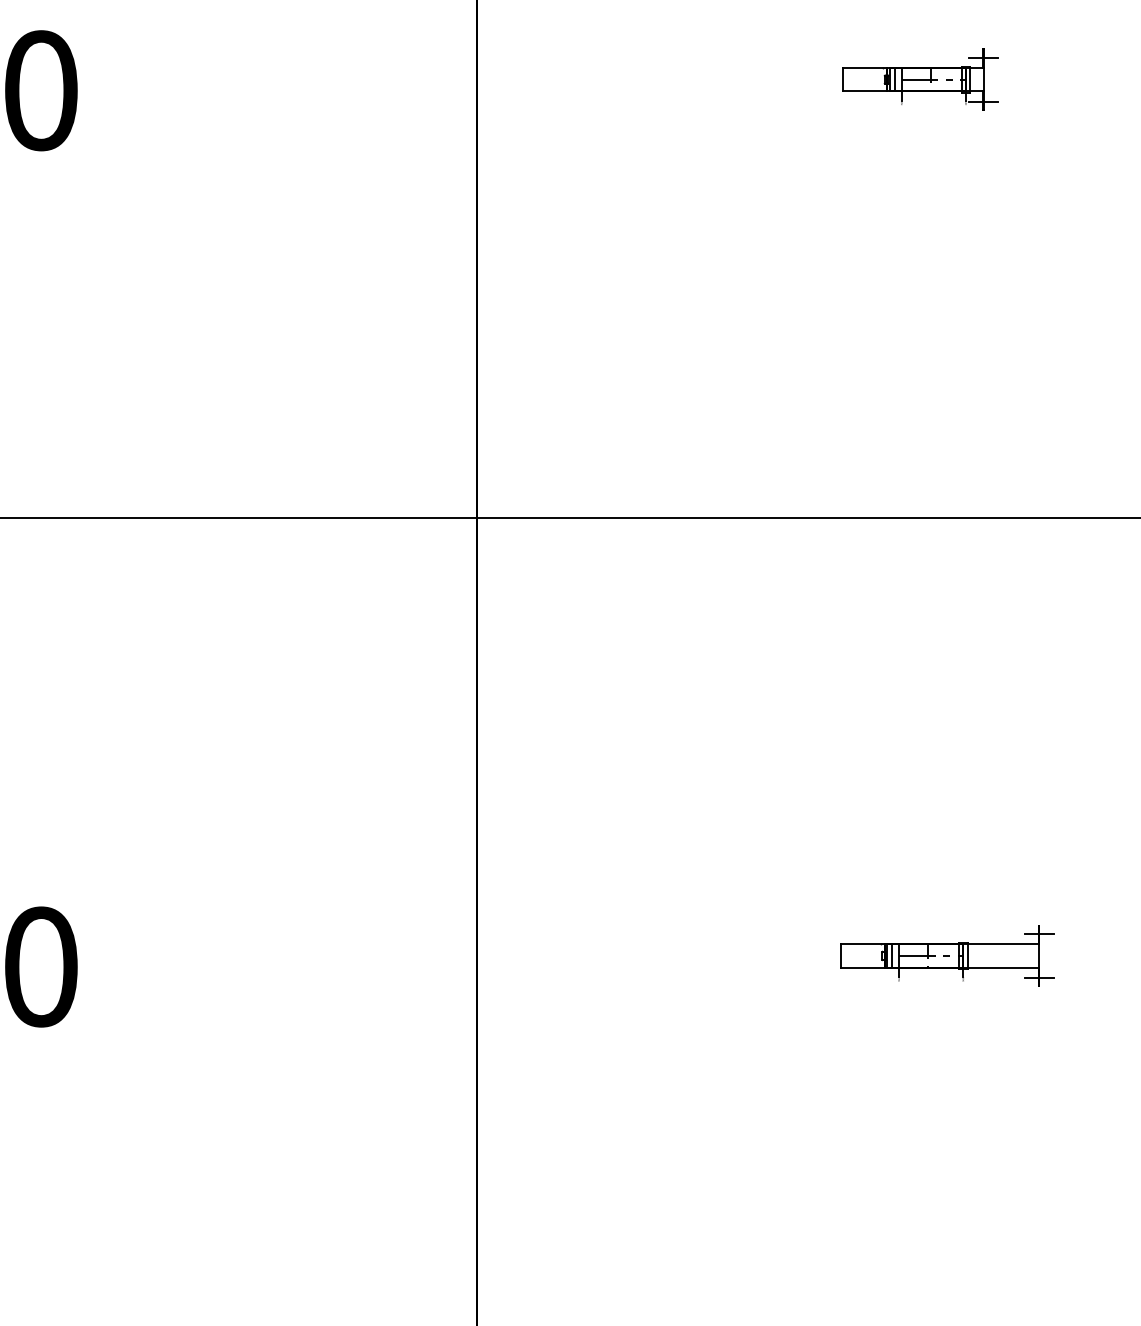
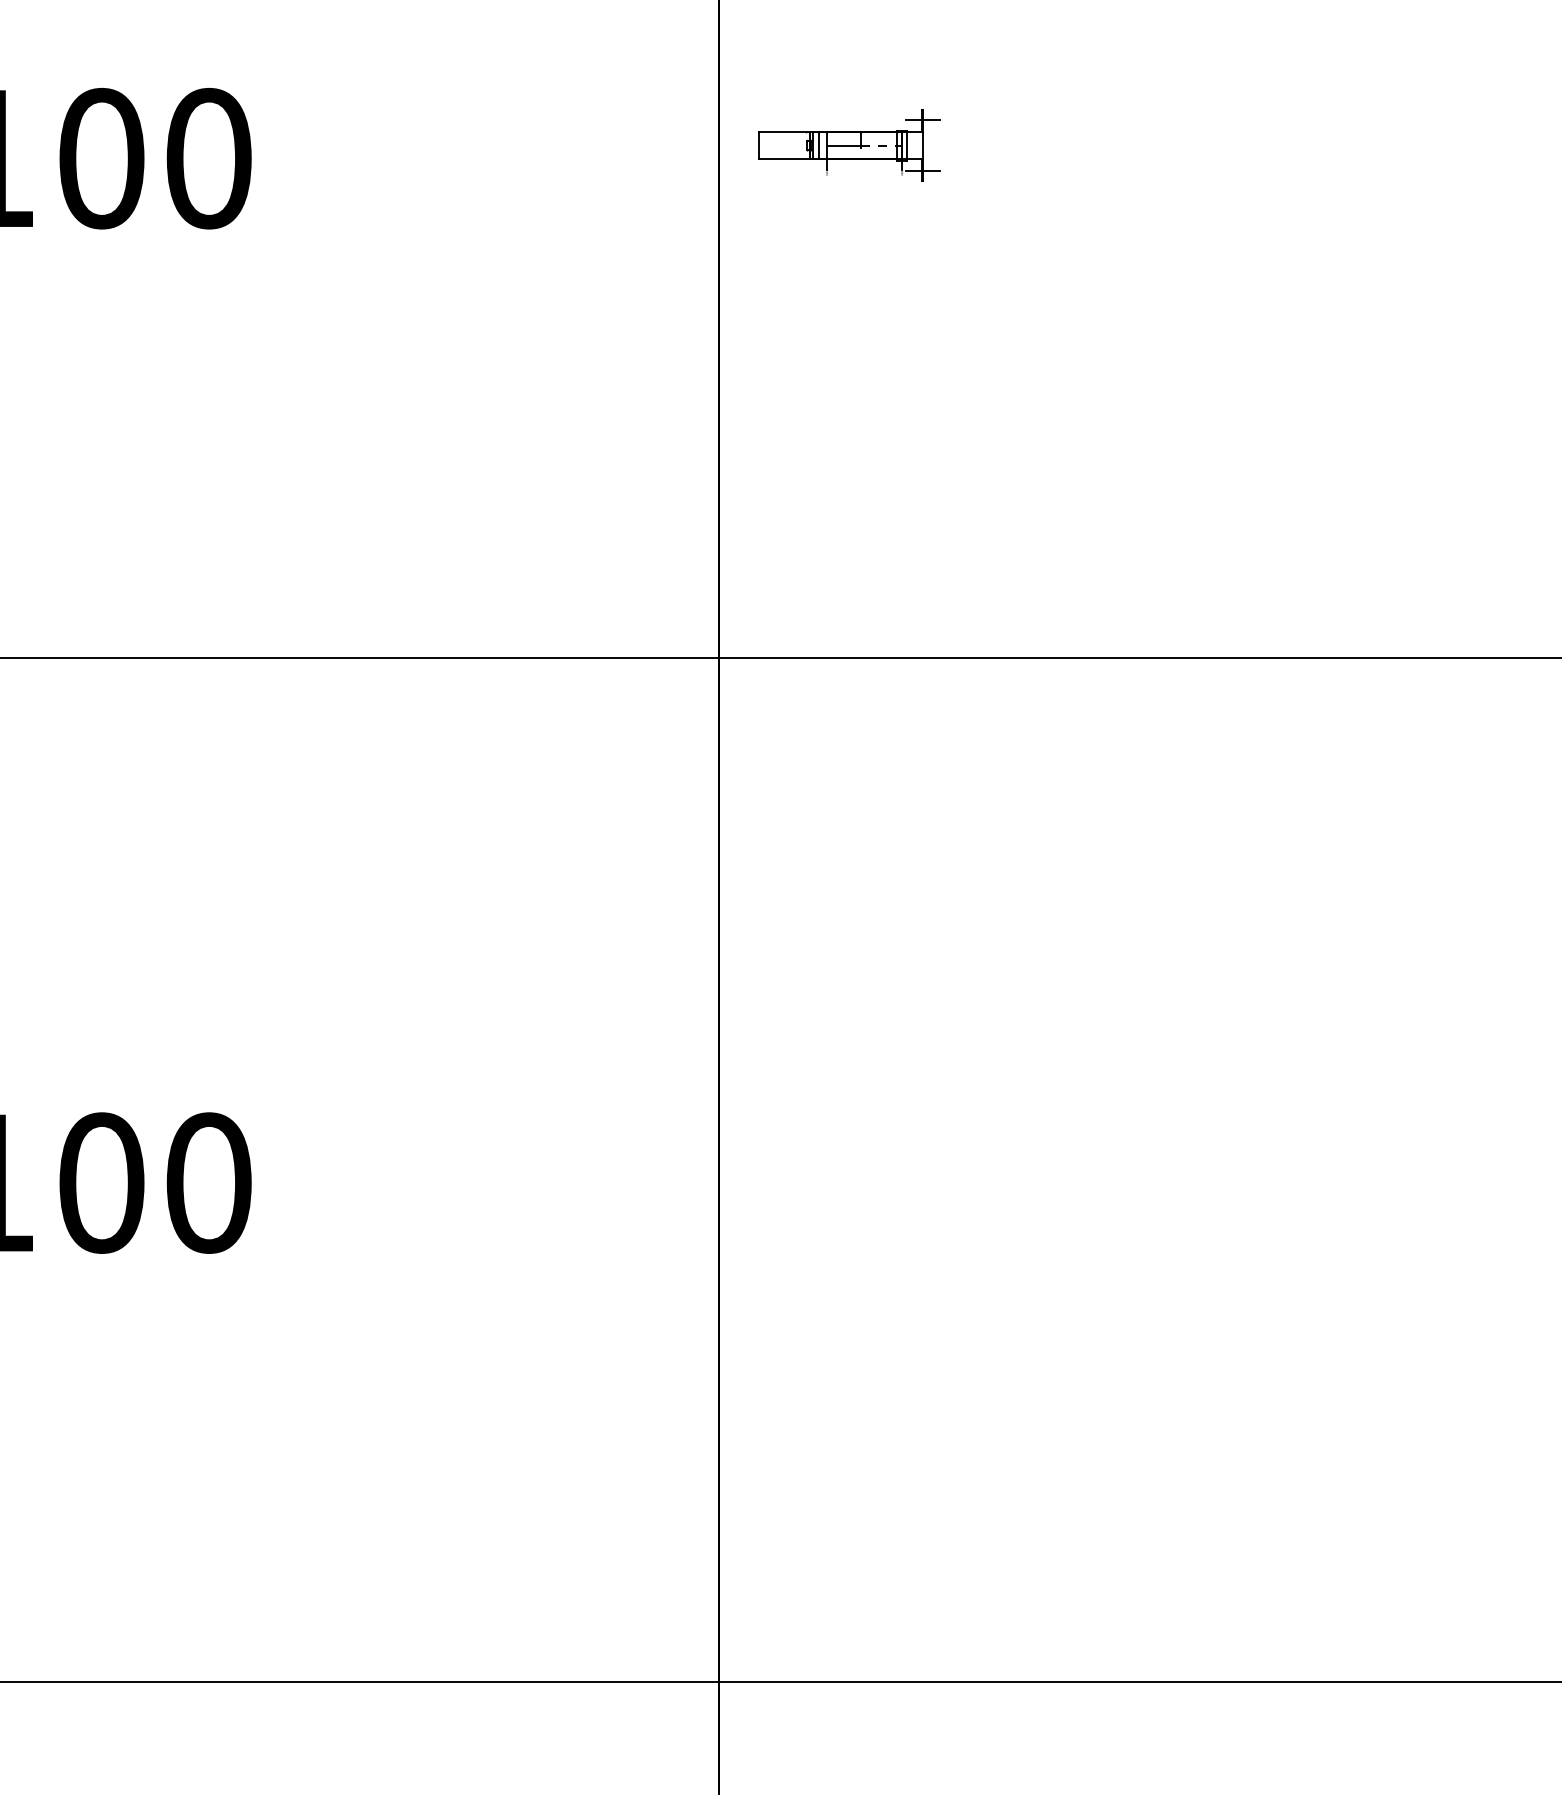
part: (920, 79) -> (849, 145), moved
part: (947, 956) -> (1268, 1170), removed

